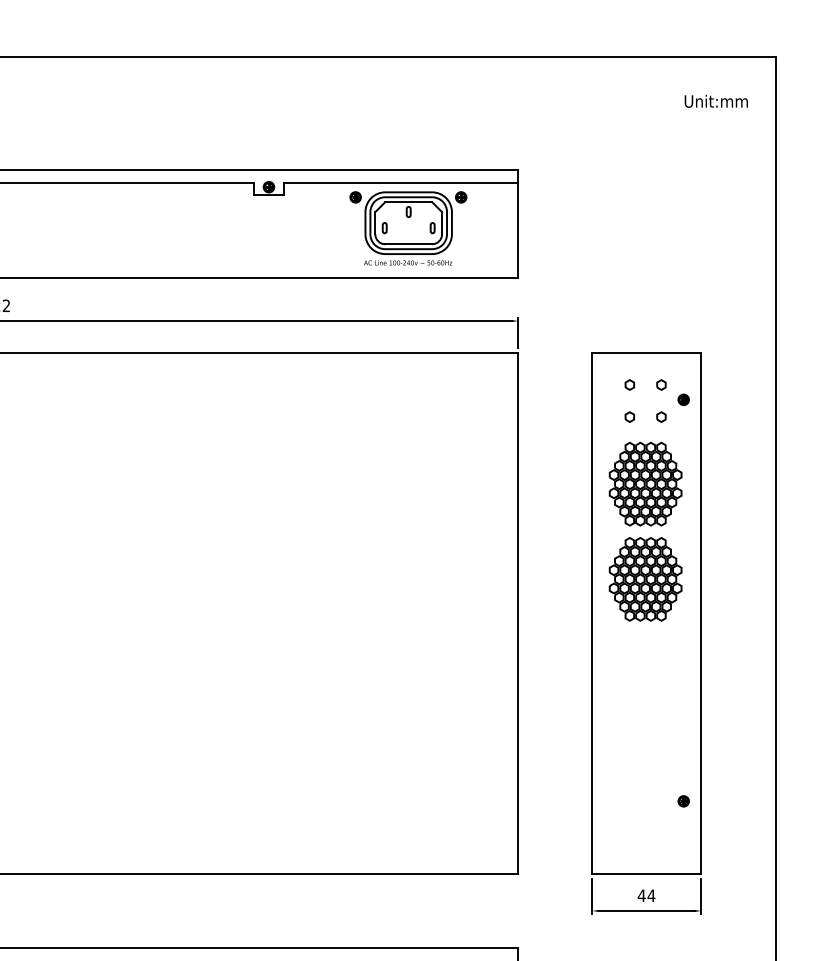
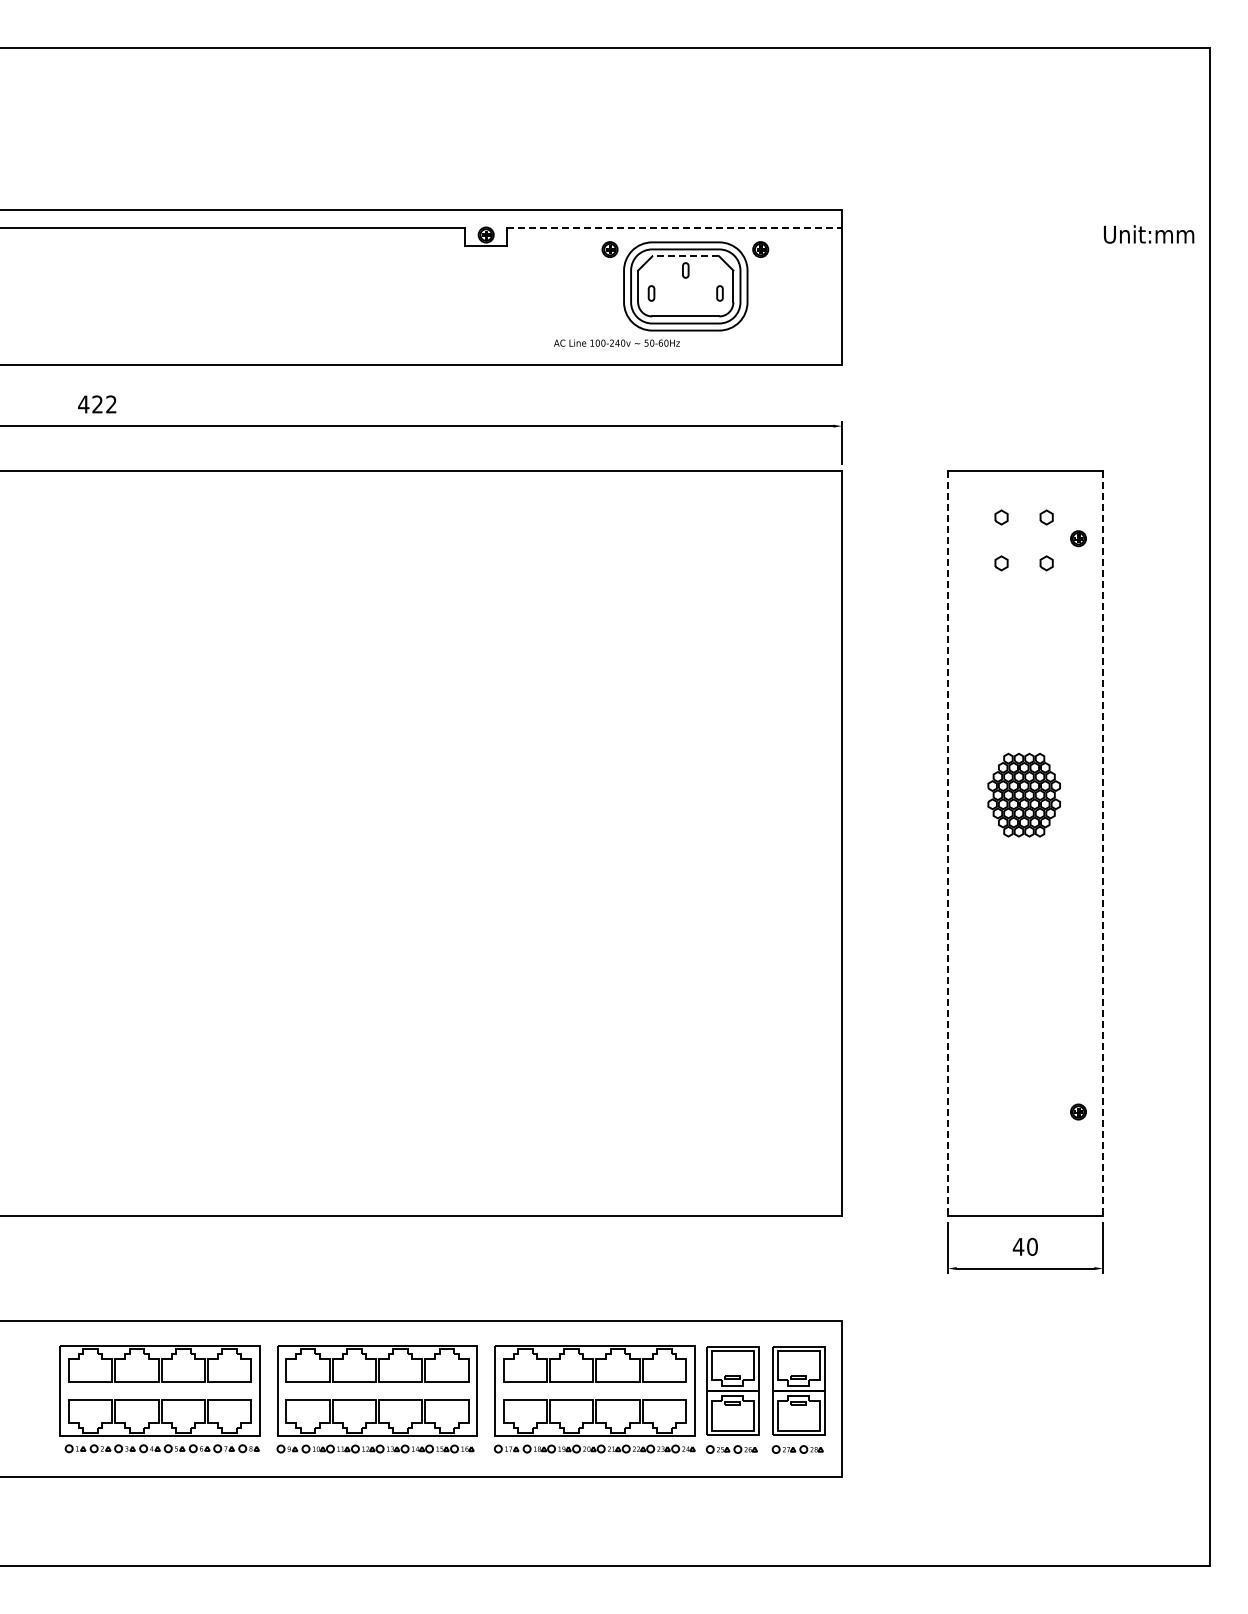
text: (716, 101) -> (1149, 234), moved
line: (401, 182) -> (675, 228), solid -> dashed
line: (408, 202) -> (685, 256), solid -> dashed
text: (407, 262) -> (616, 342), moved
part: (645, 484) -> (1024, 659), removed
part: (645, 579) -> (1024, 795), size x0.7
line: (591, 613) -> (947, 843), solid -> dashed
line: (701, 613) -> (1103, 843), solid -> dashed
text: (651, 895) -> (1032, 1246), 44 -> 40

